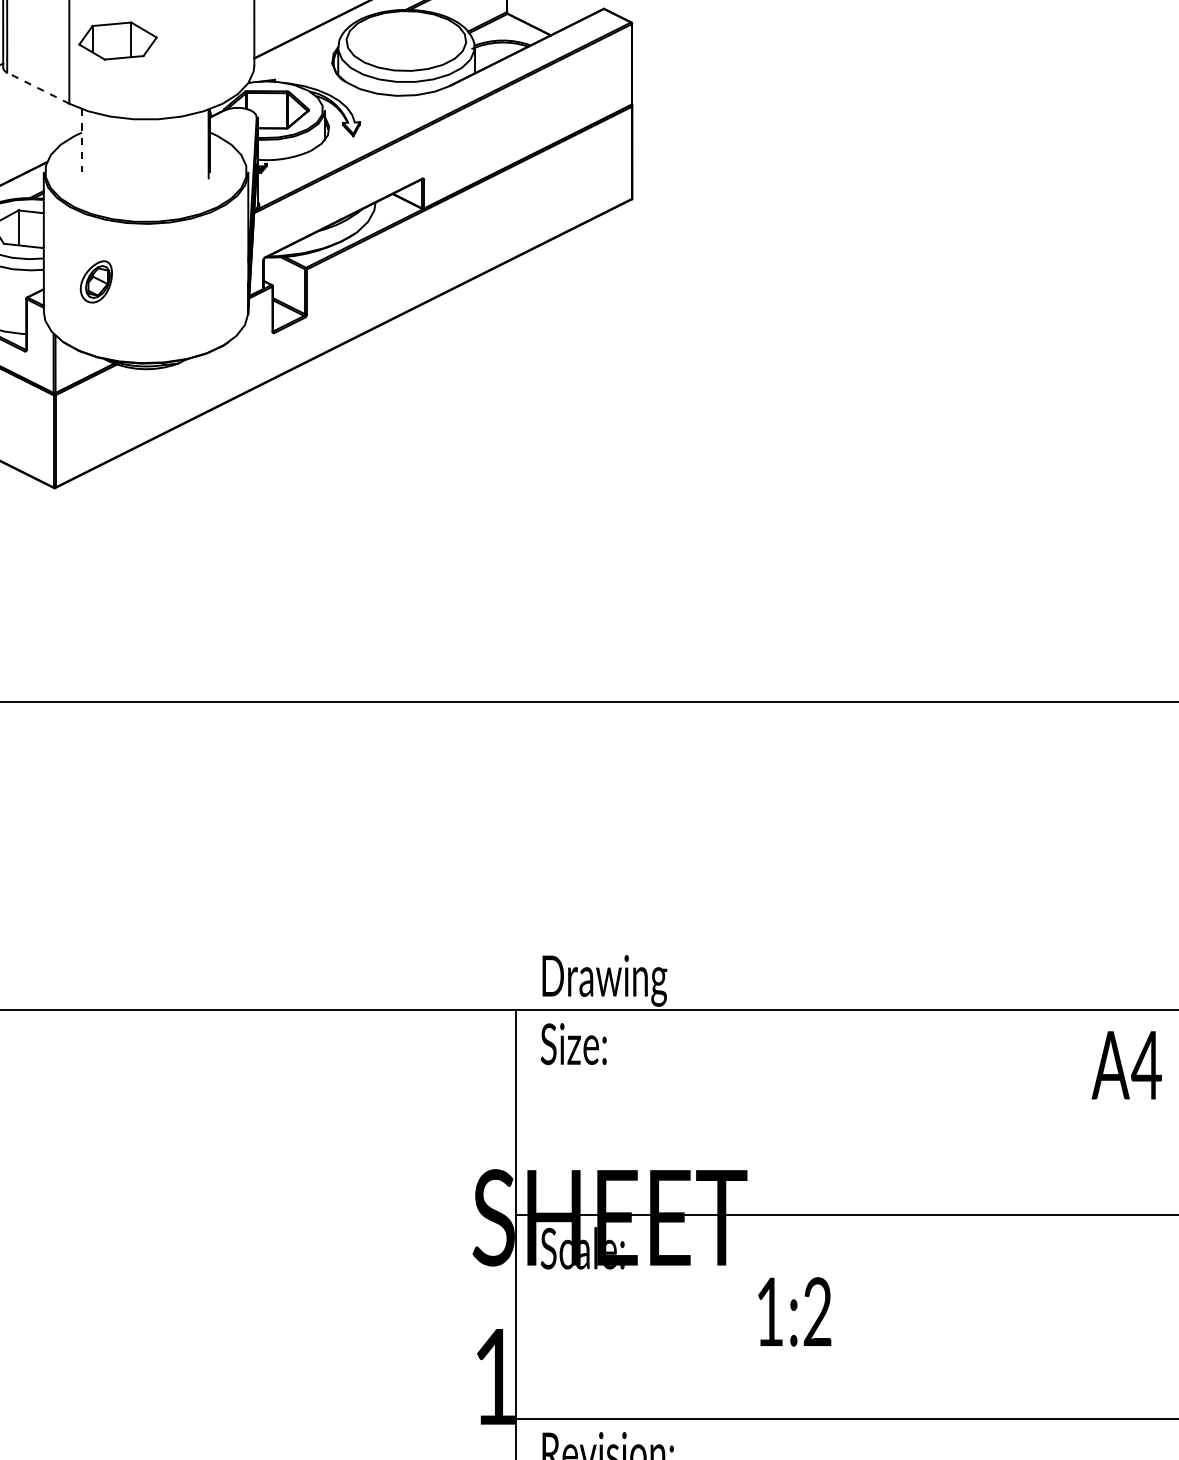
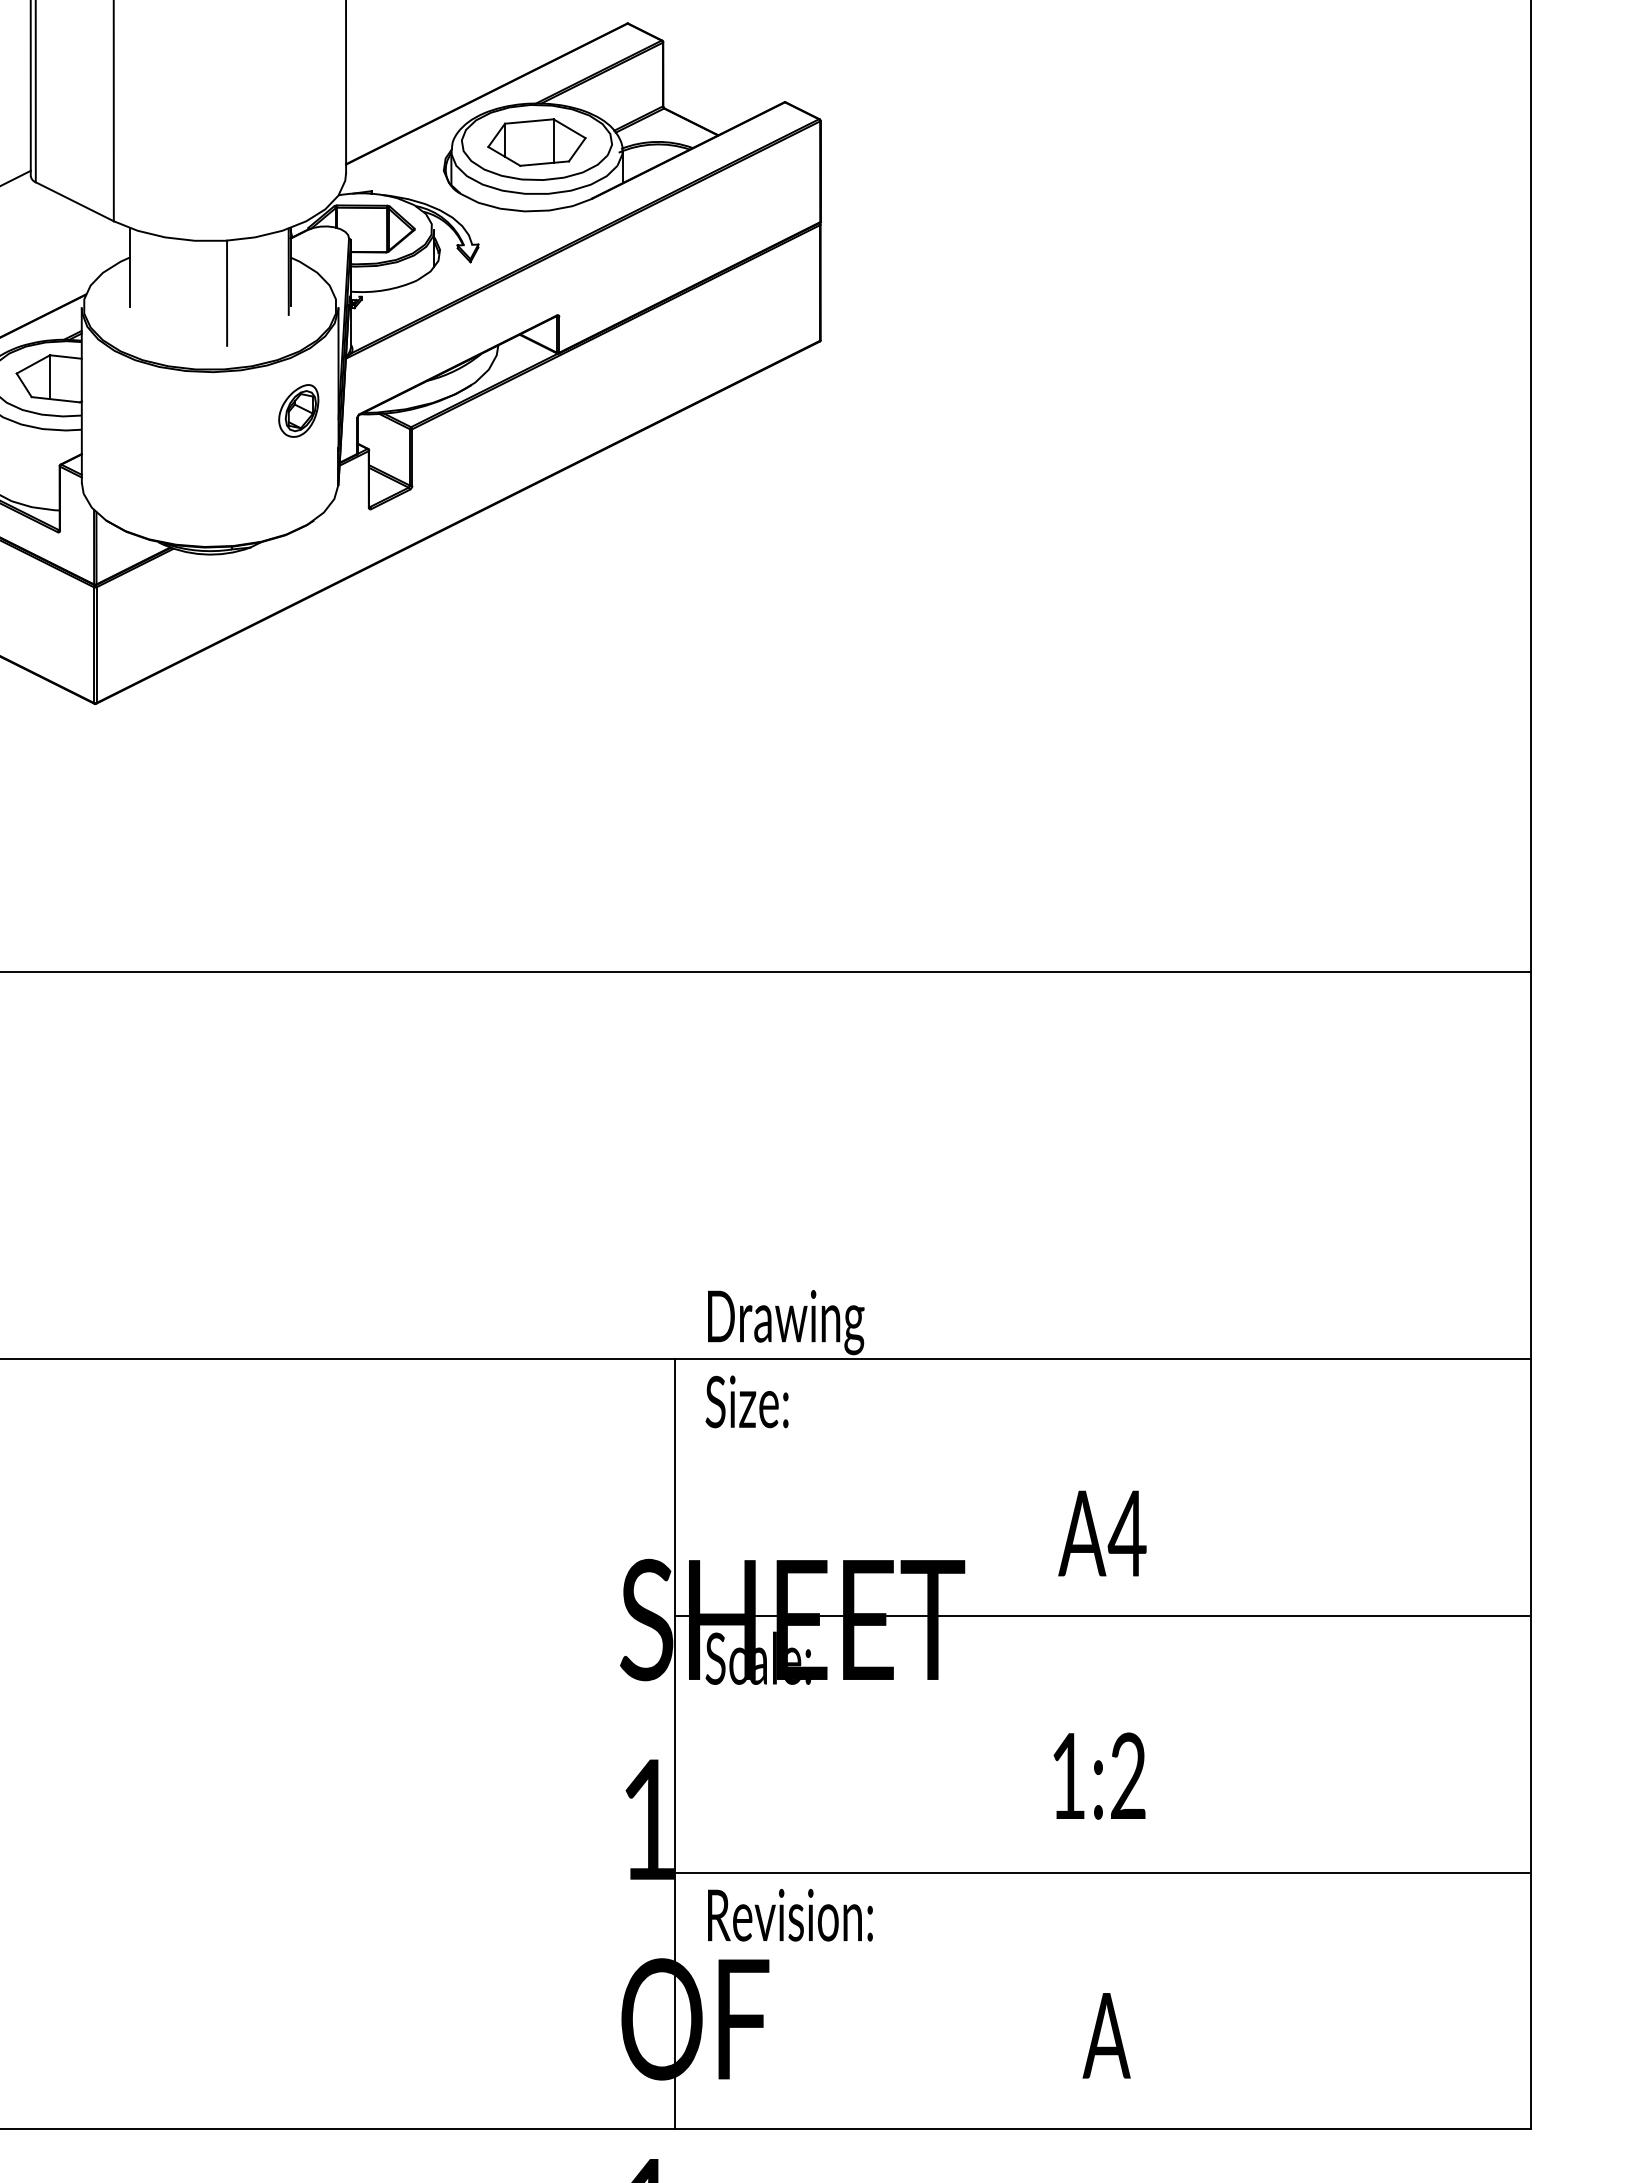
part: (117, 40) -> (536, 142), moved
line: (38, 87) -> (74, 201), dashed -> solid
line: (81, 140) -> (129, 267), dashed -> solid
line: (159, 160) -> (227, 292), added
part: (96, 281) -> (298, 410), moved
text: (1126, 1065) -> (1102, 1533), moved
text: (794, 1311) -> (1099, 1775), moved

